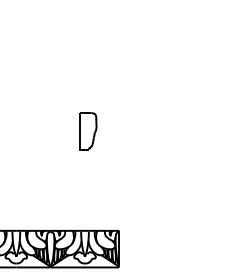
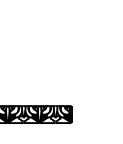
part: (86, 130) -> (56, 59), removed

